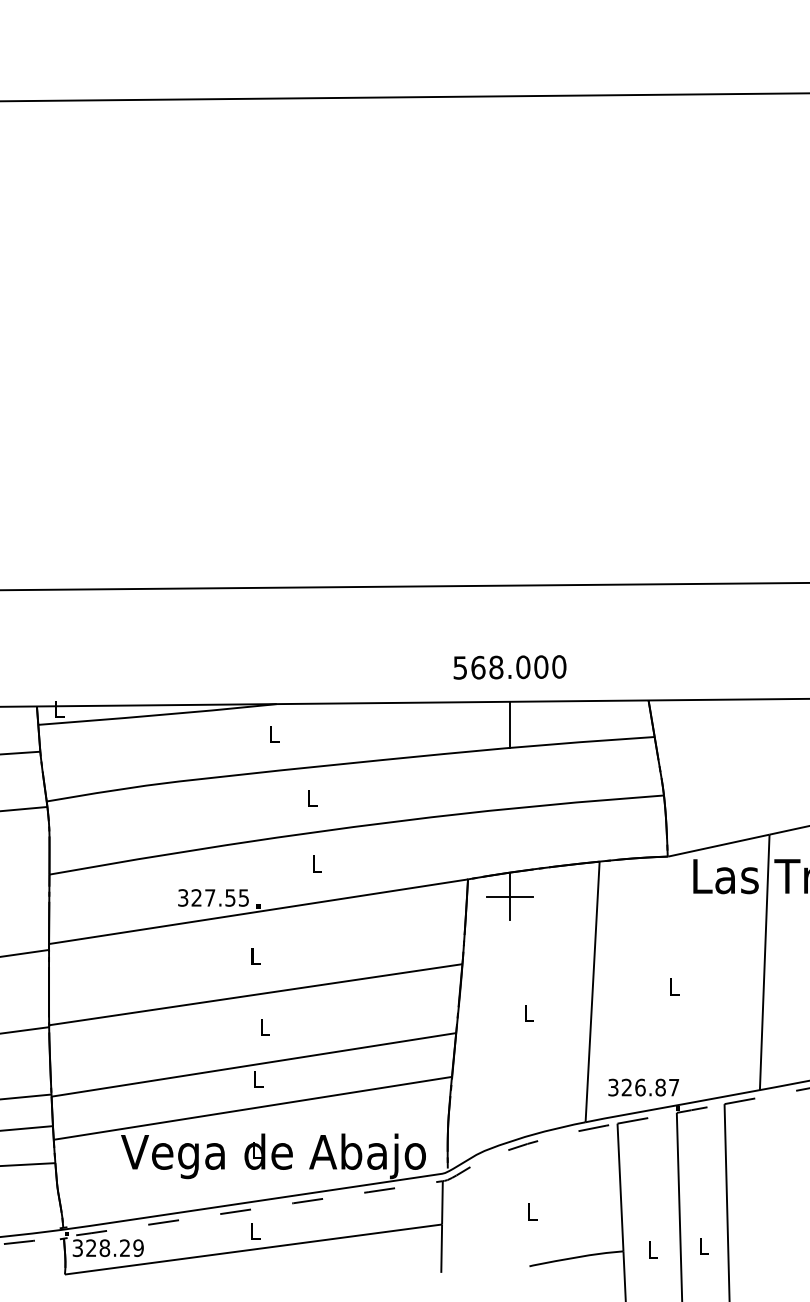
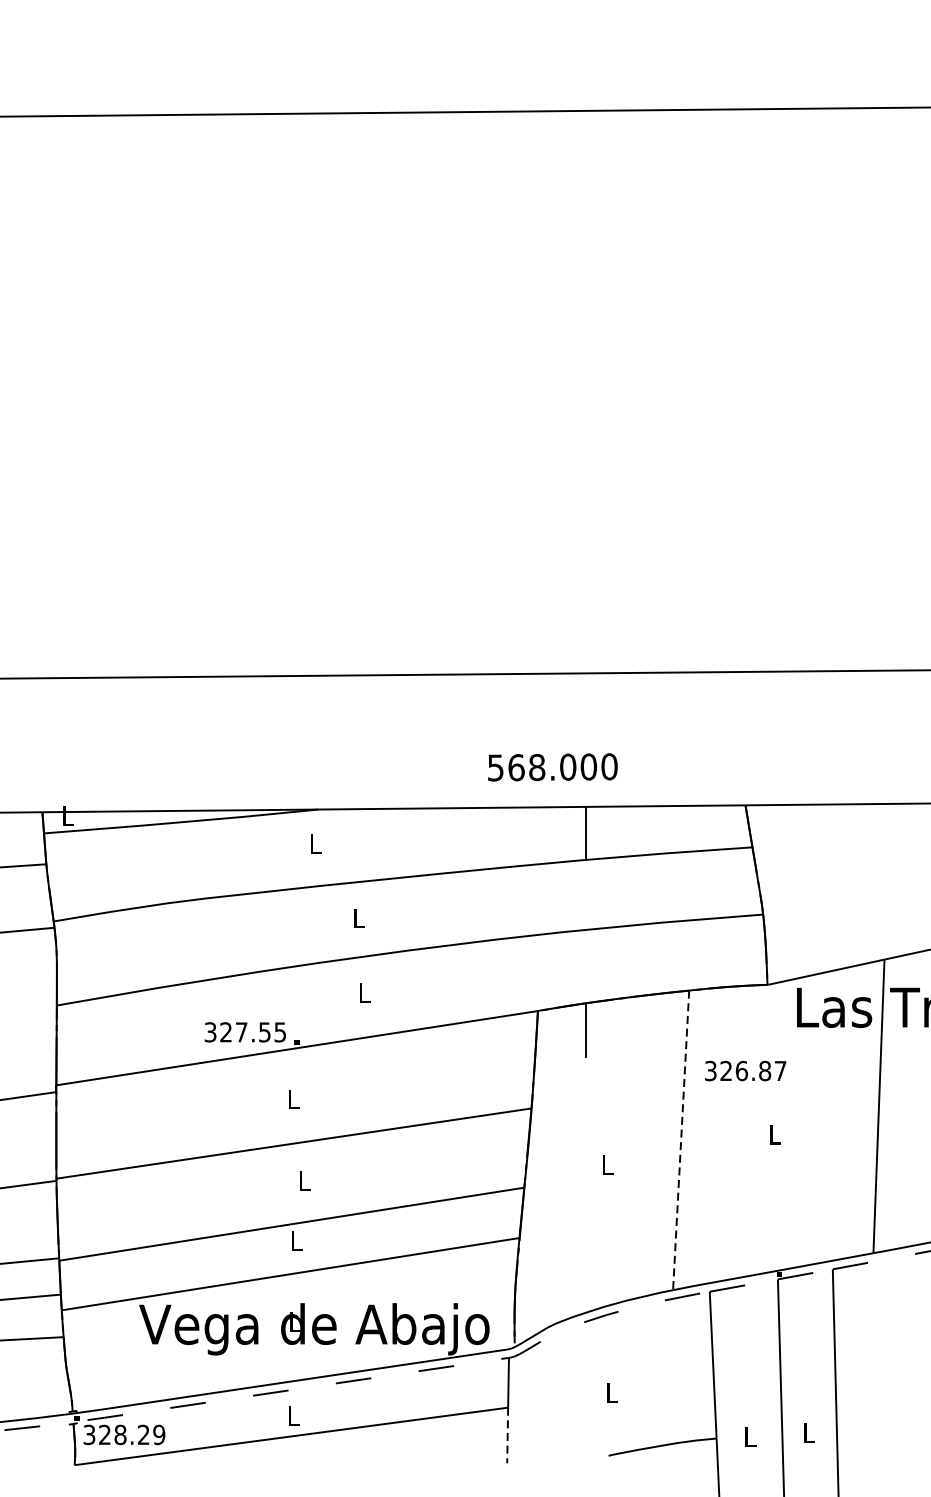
text: (509, 667) -> (552, 767), moved
line: (509, 897) -> (585, 1031), removed
line: (592, 992) -> (681, 1141), solid -> dashed
text: (643, 1087) -> (745, 1070), moved
line: (441, 1249) -> (507, 1436), solid -> dashed

